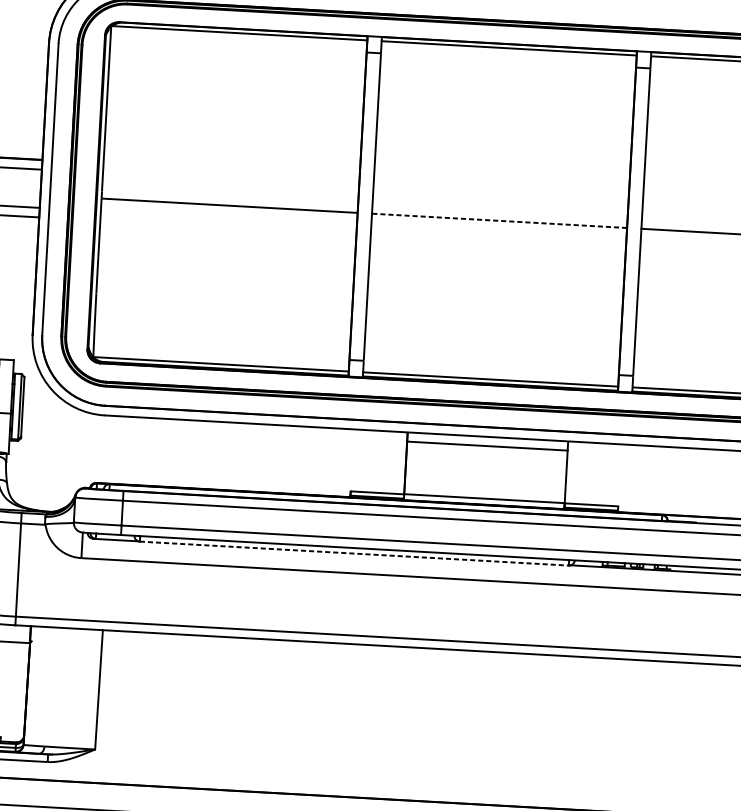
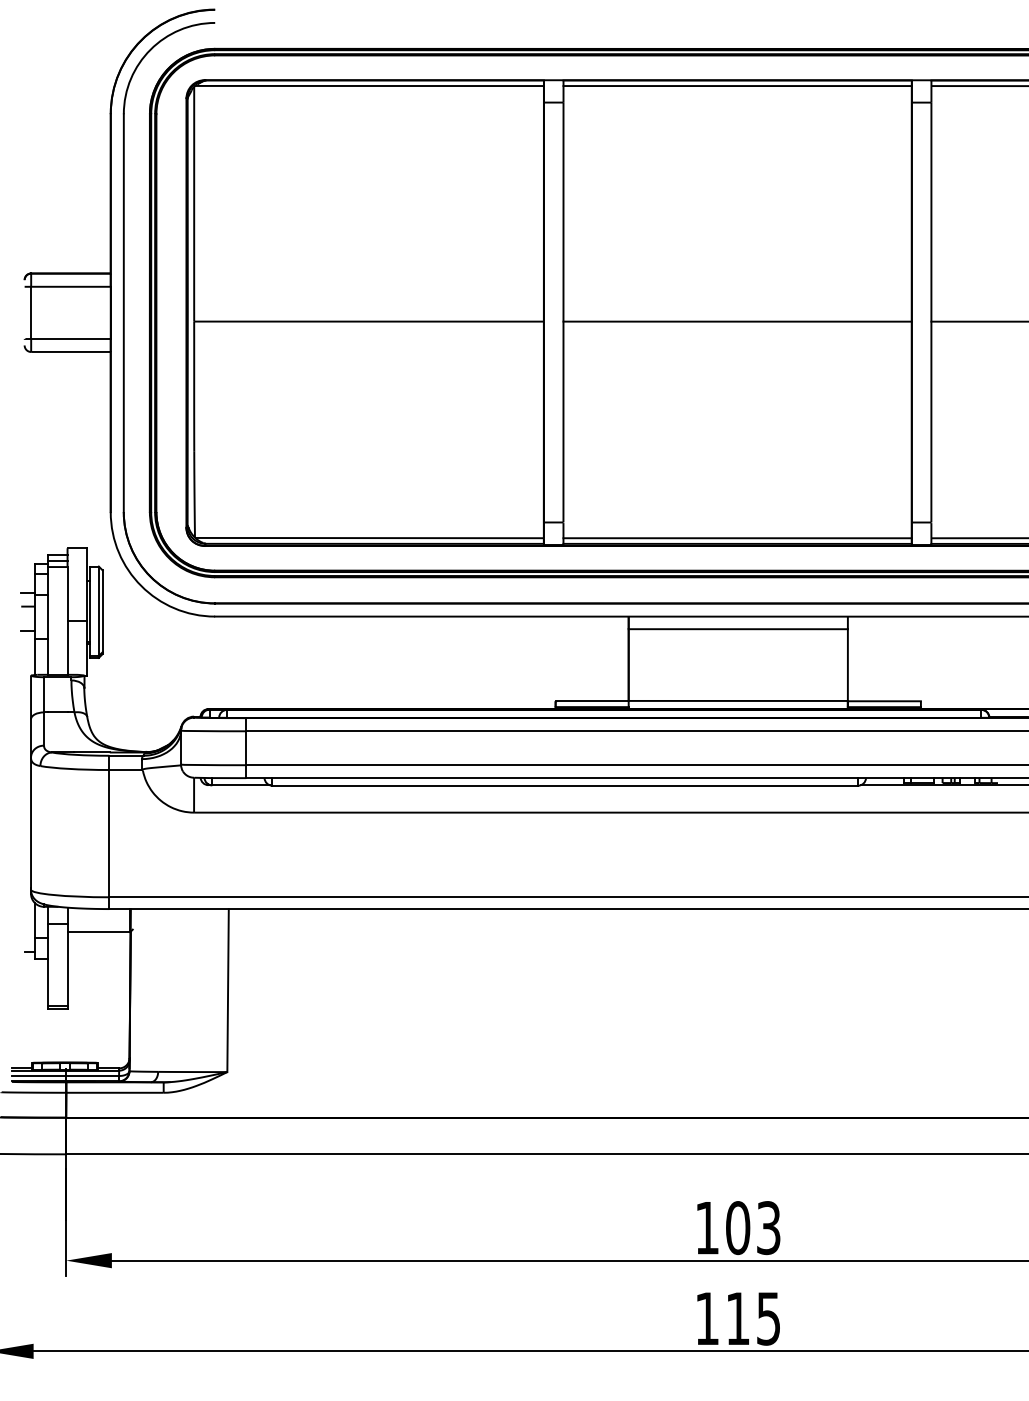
line: (499, 220) -> (737, 321), dashed -> solid
line: (354, 553) -> (565, 785), dashed -> solid

